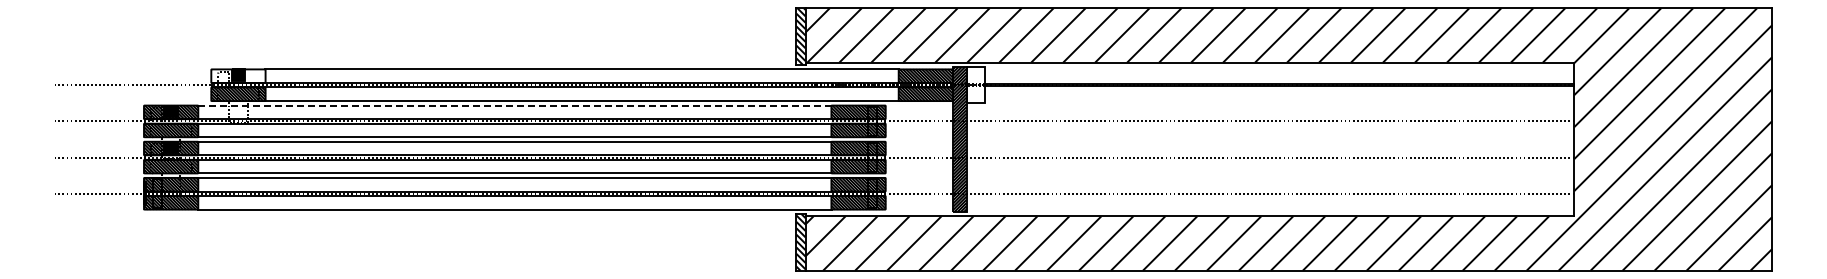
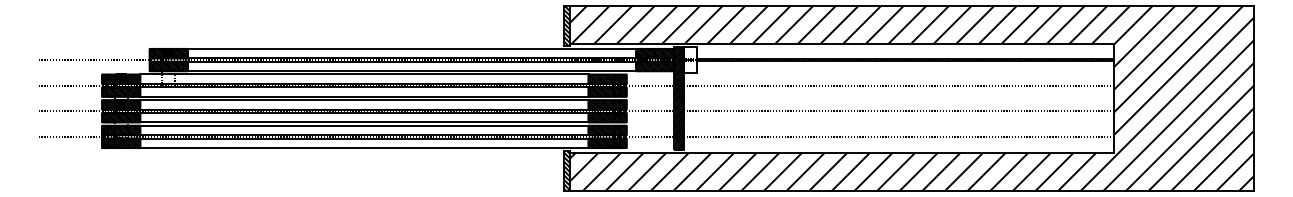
hatch: (238, 75) -> (168, 53), added
line: (515, 105) -> (364, 74), dashed -> solid

